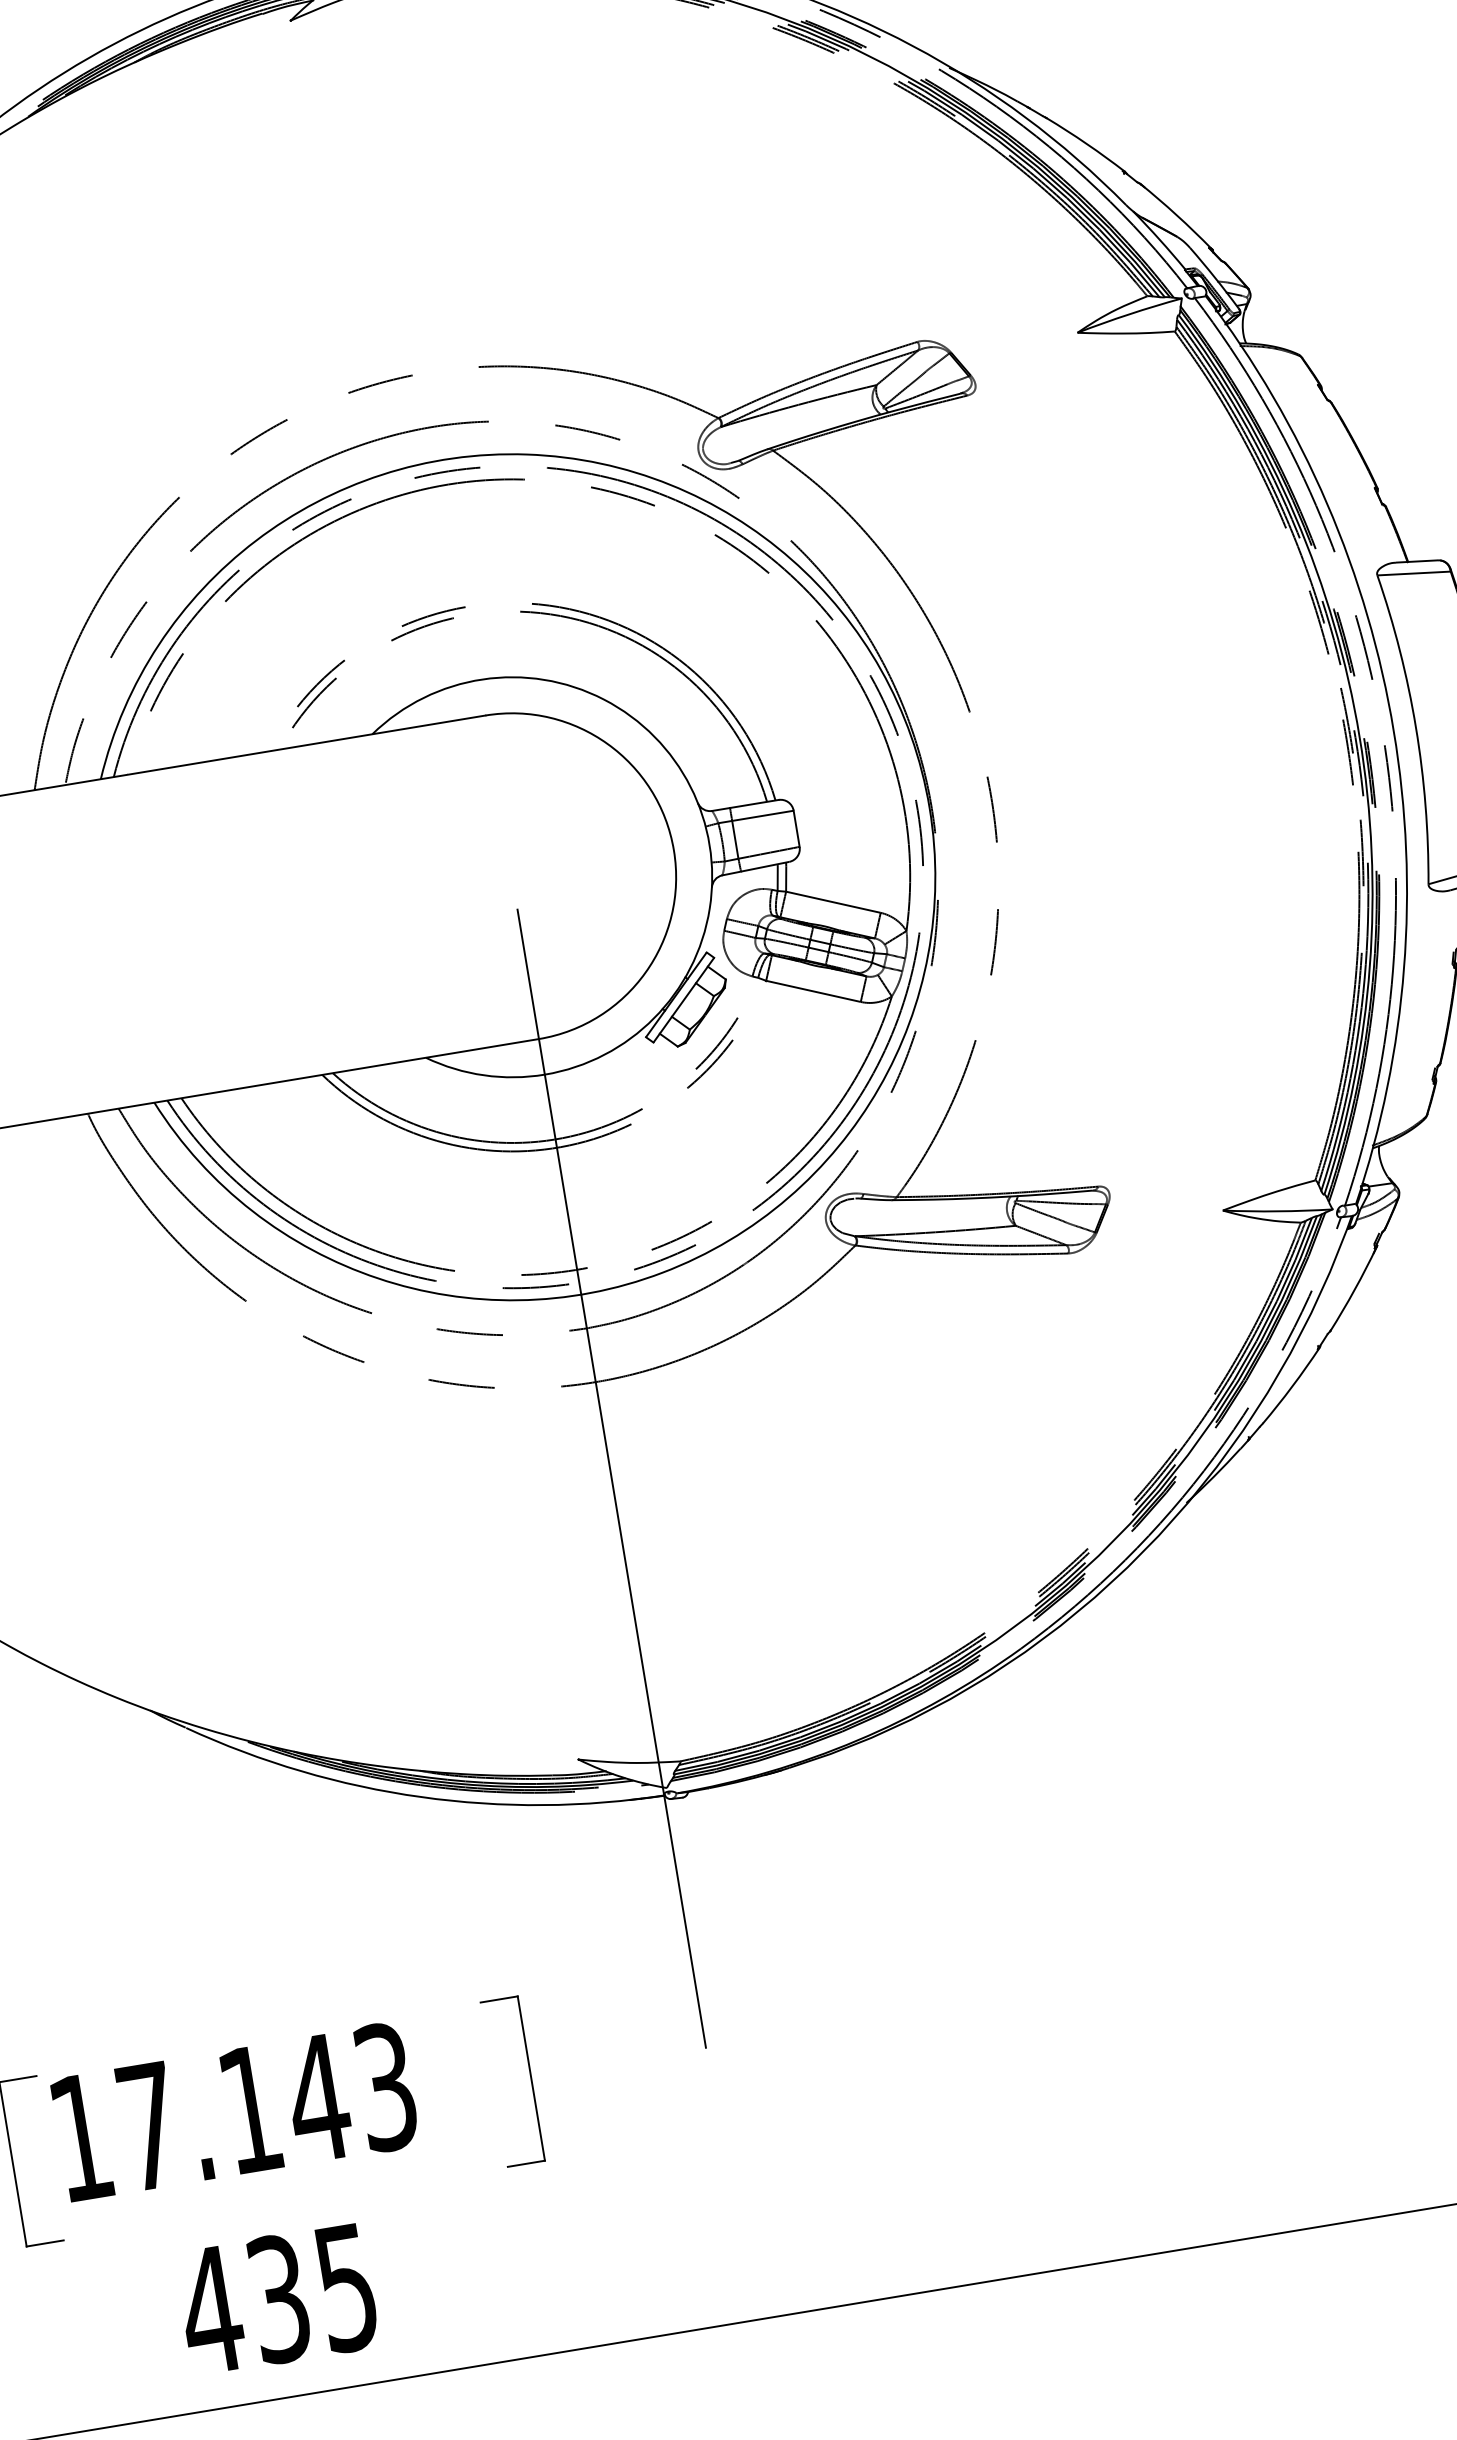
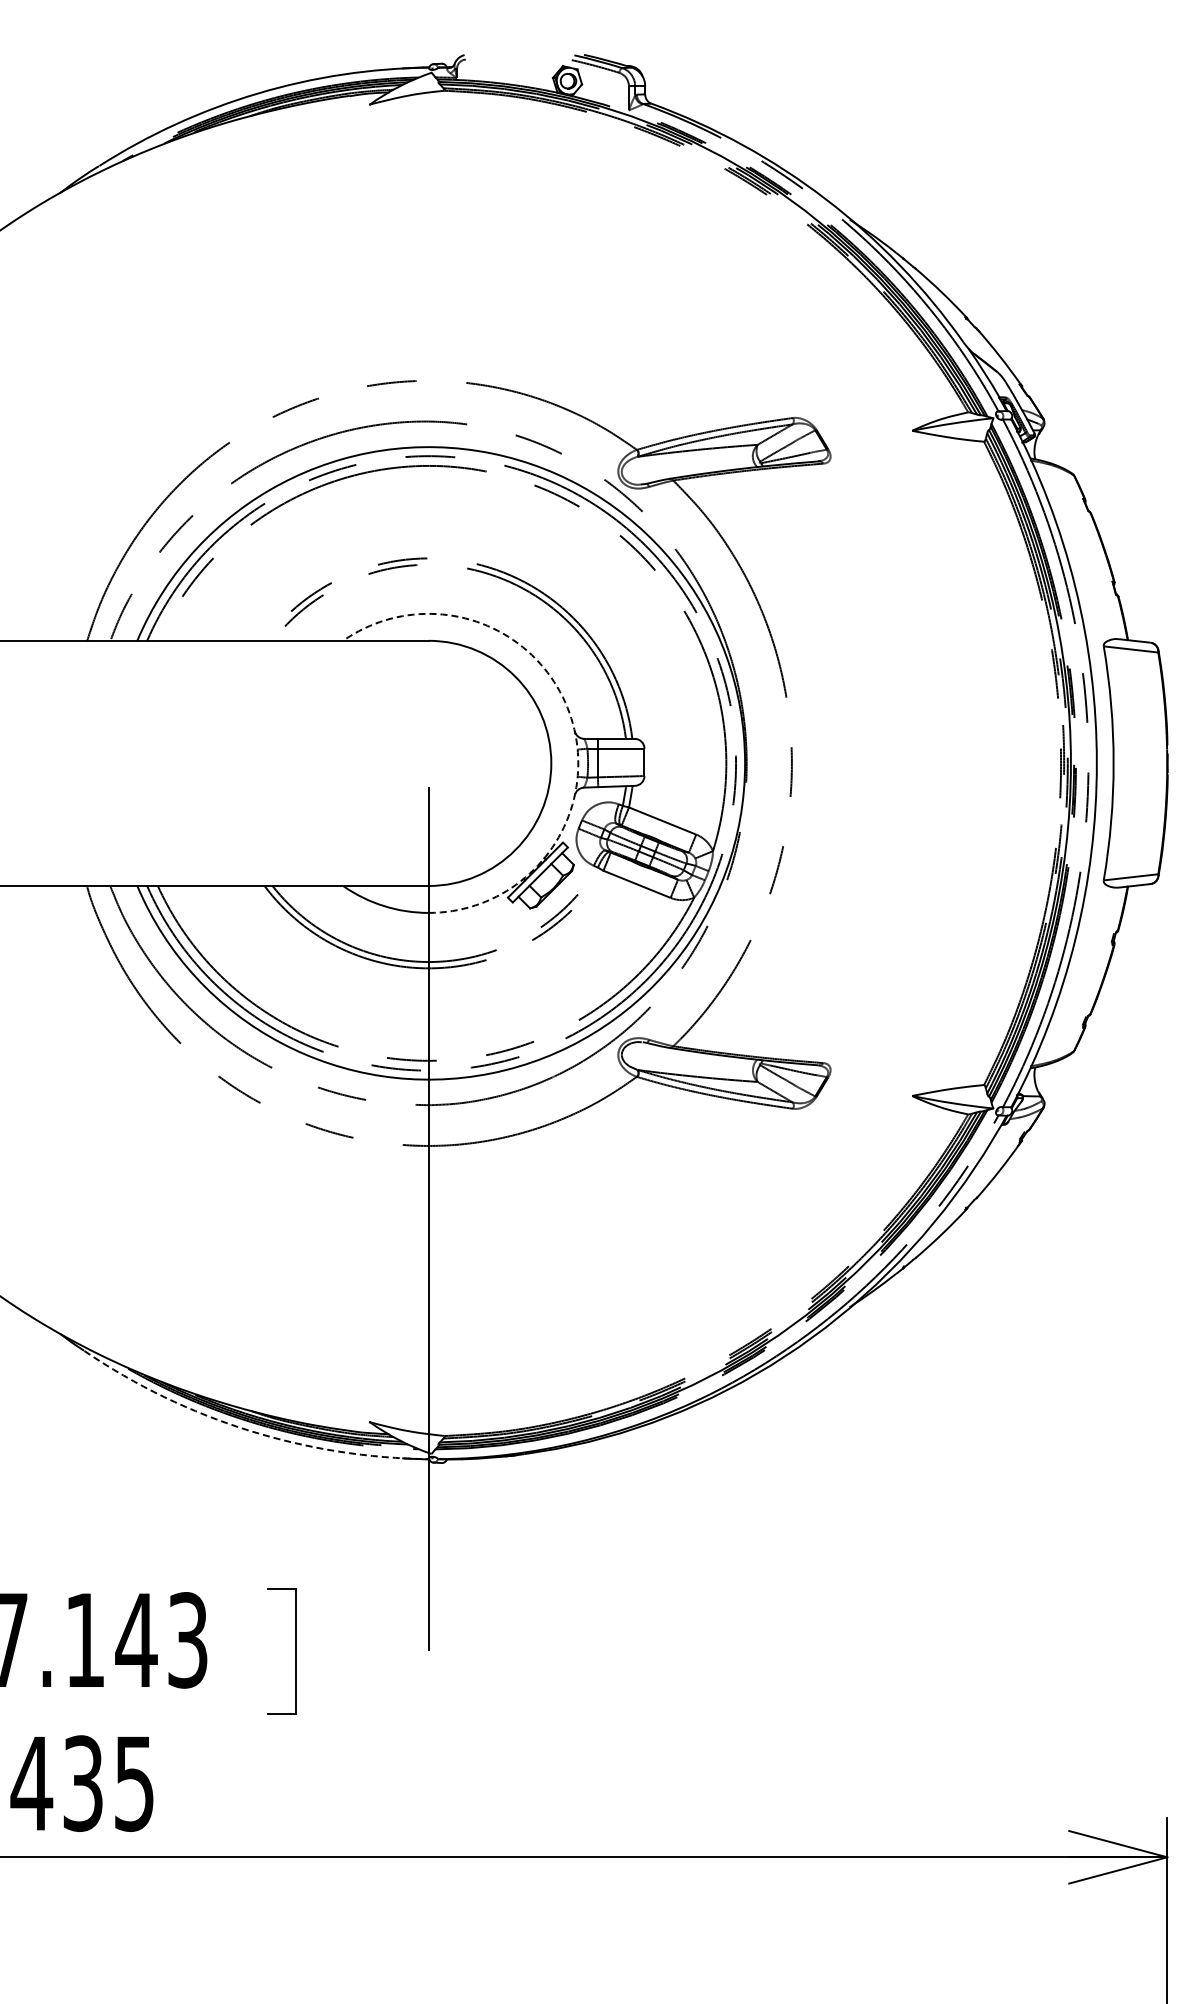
arc: (690, 786) -> (571, 718), solid -> dashed
arc: (421, 1796) -> (249, 1430), solid -> dashed

